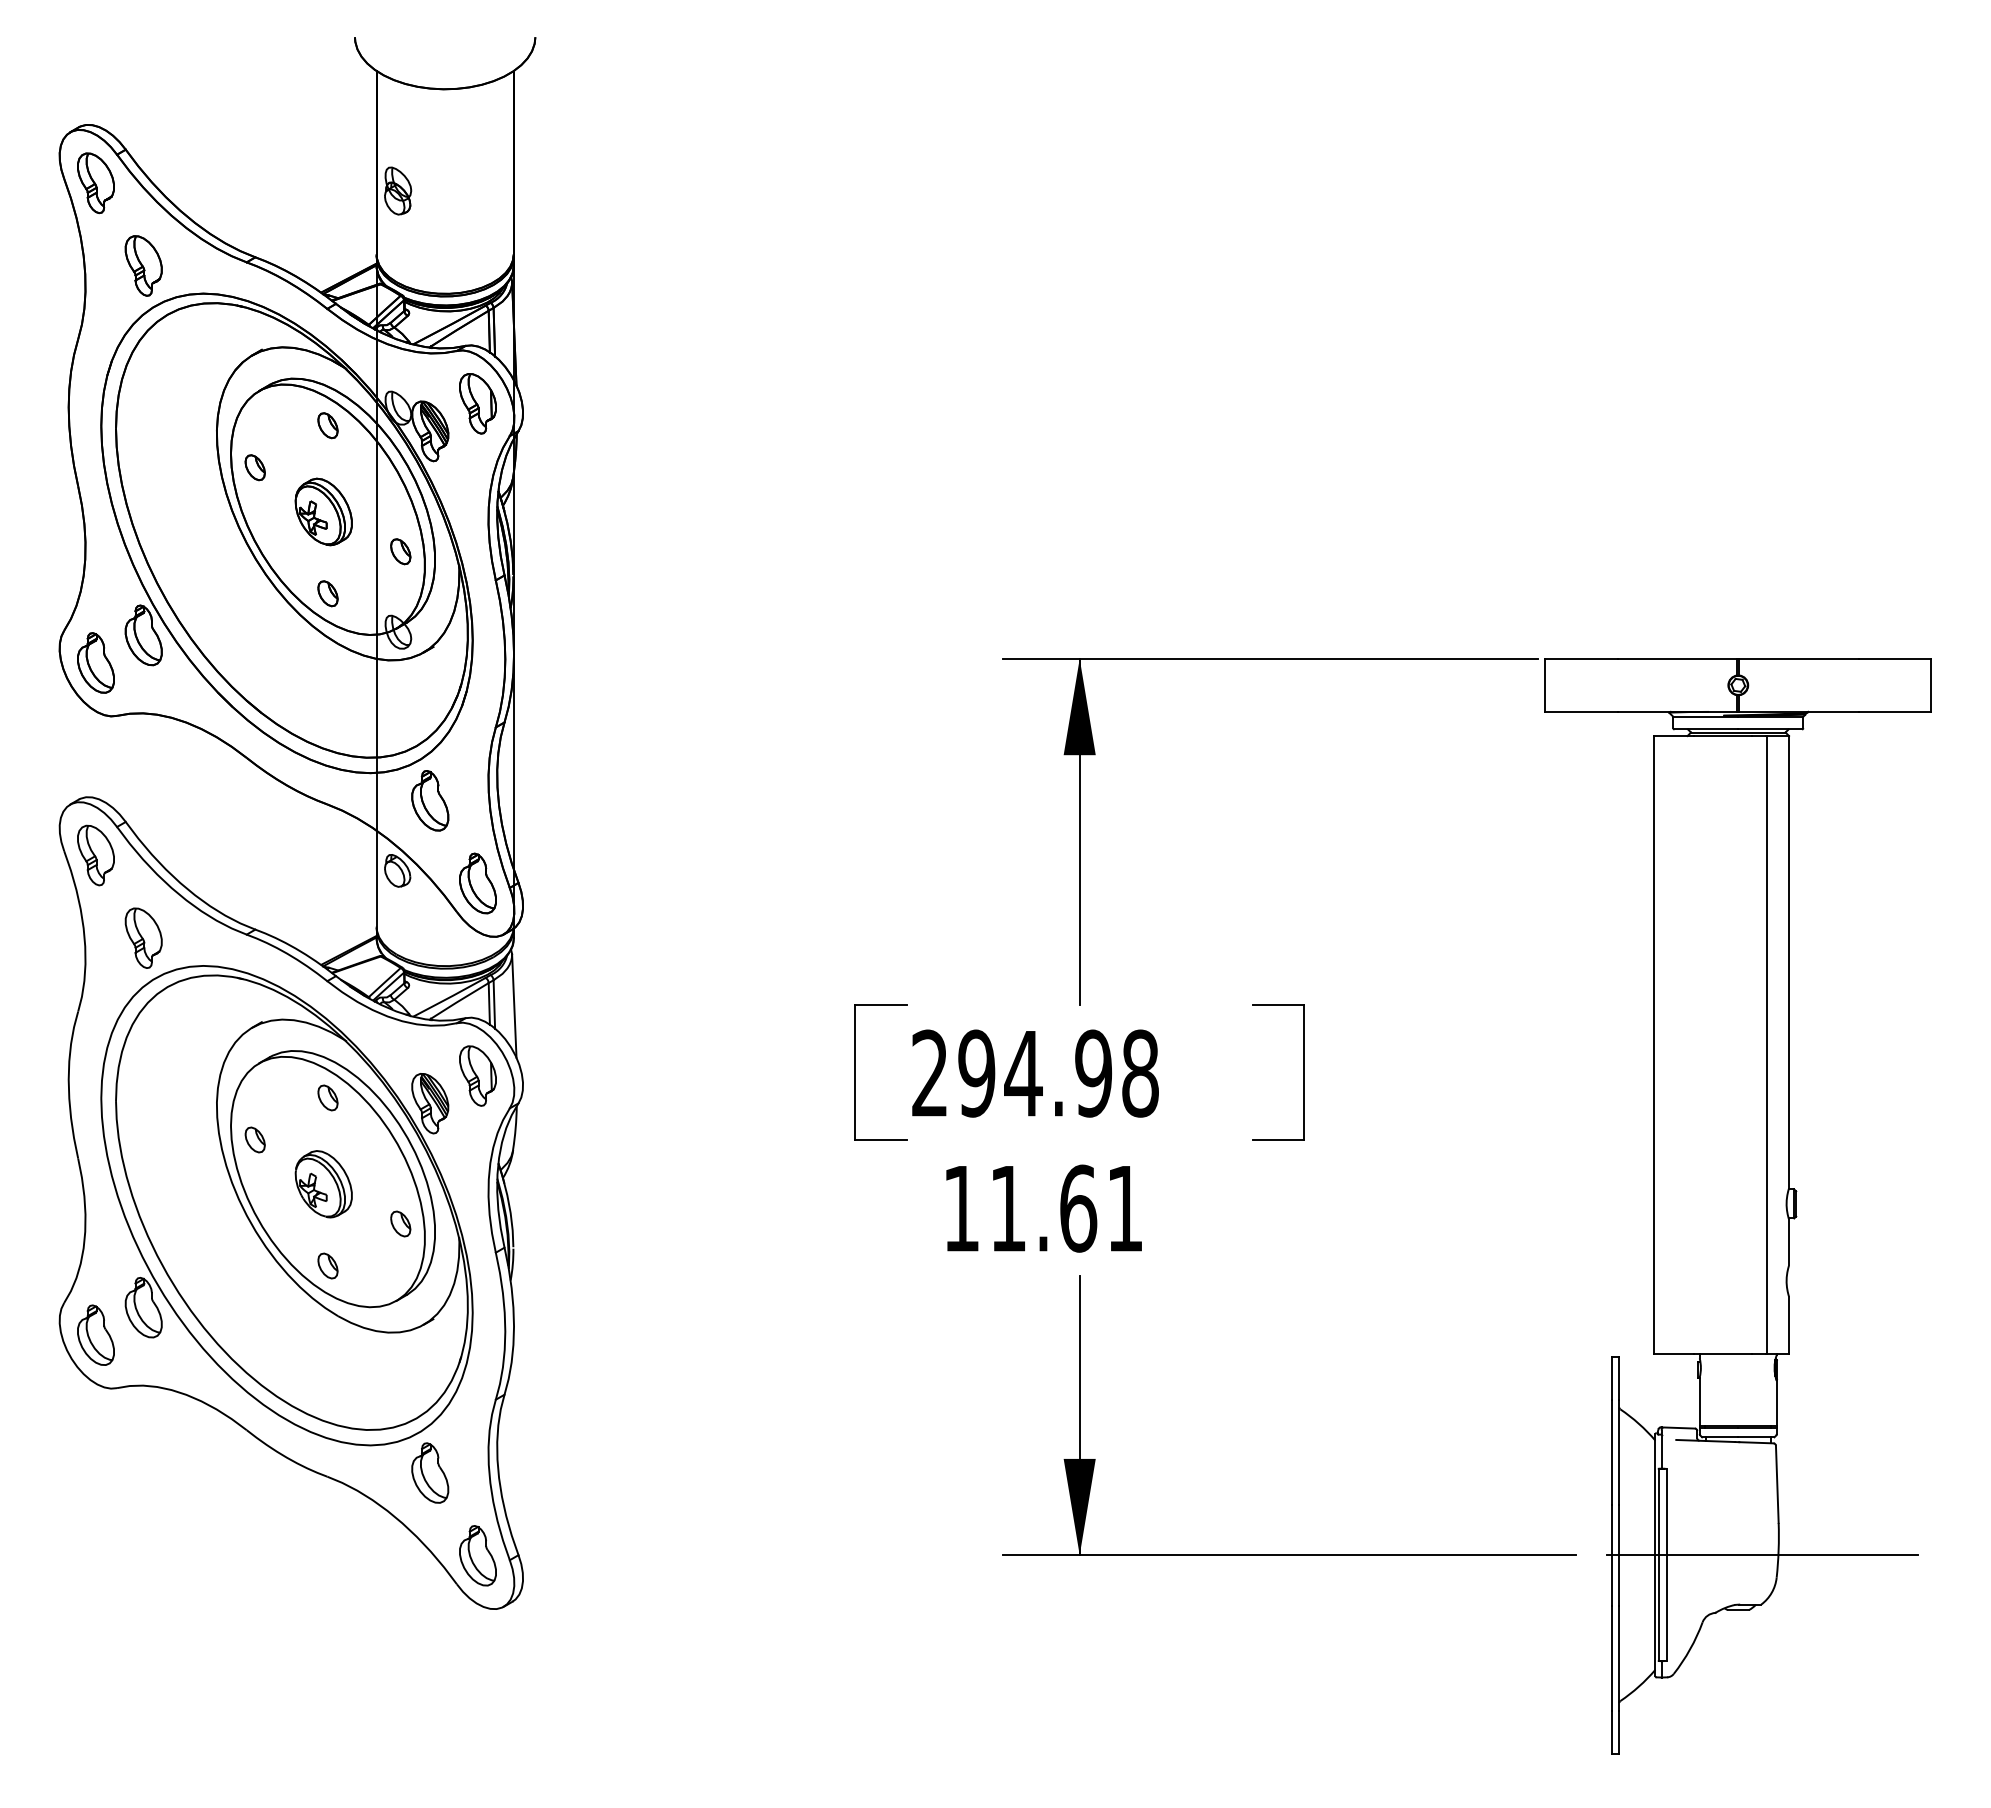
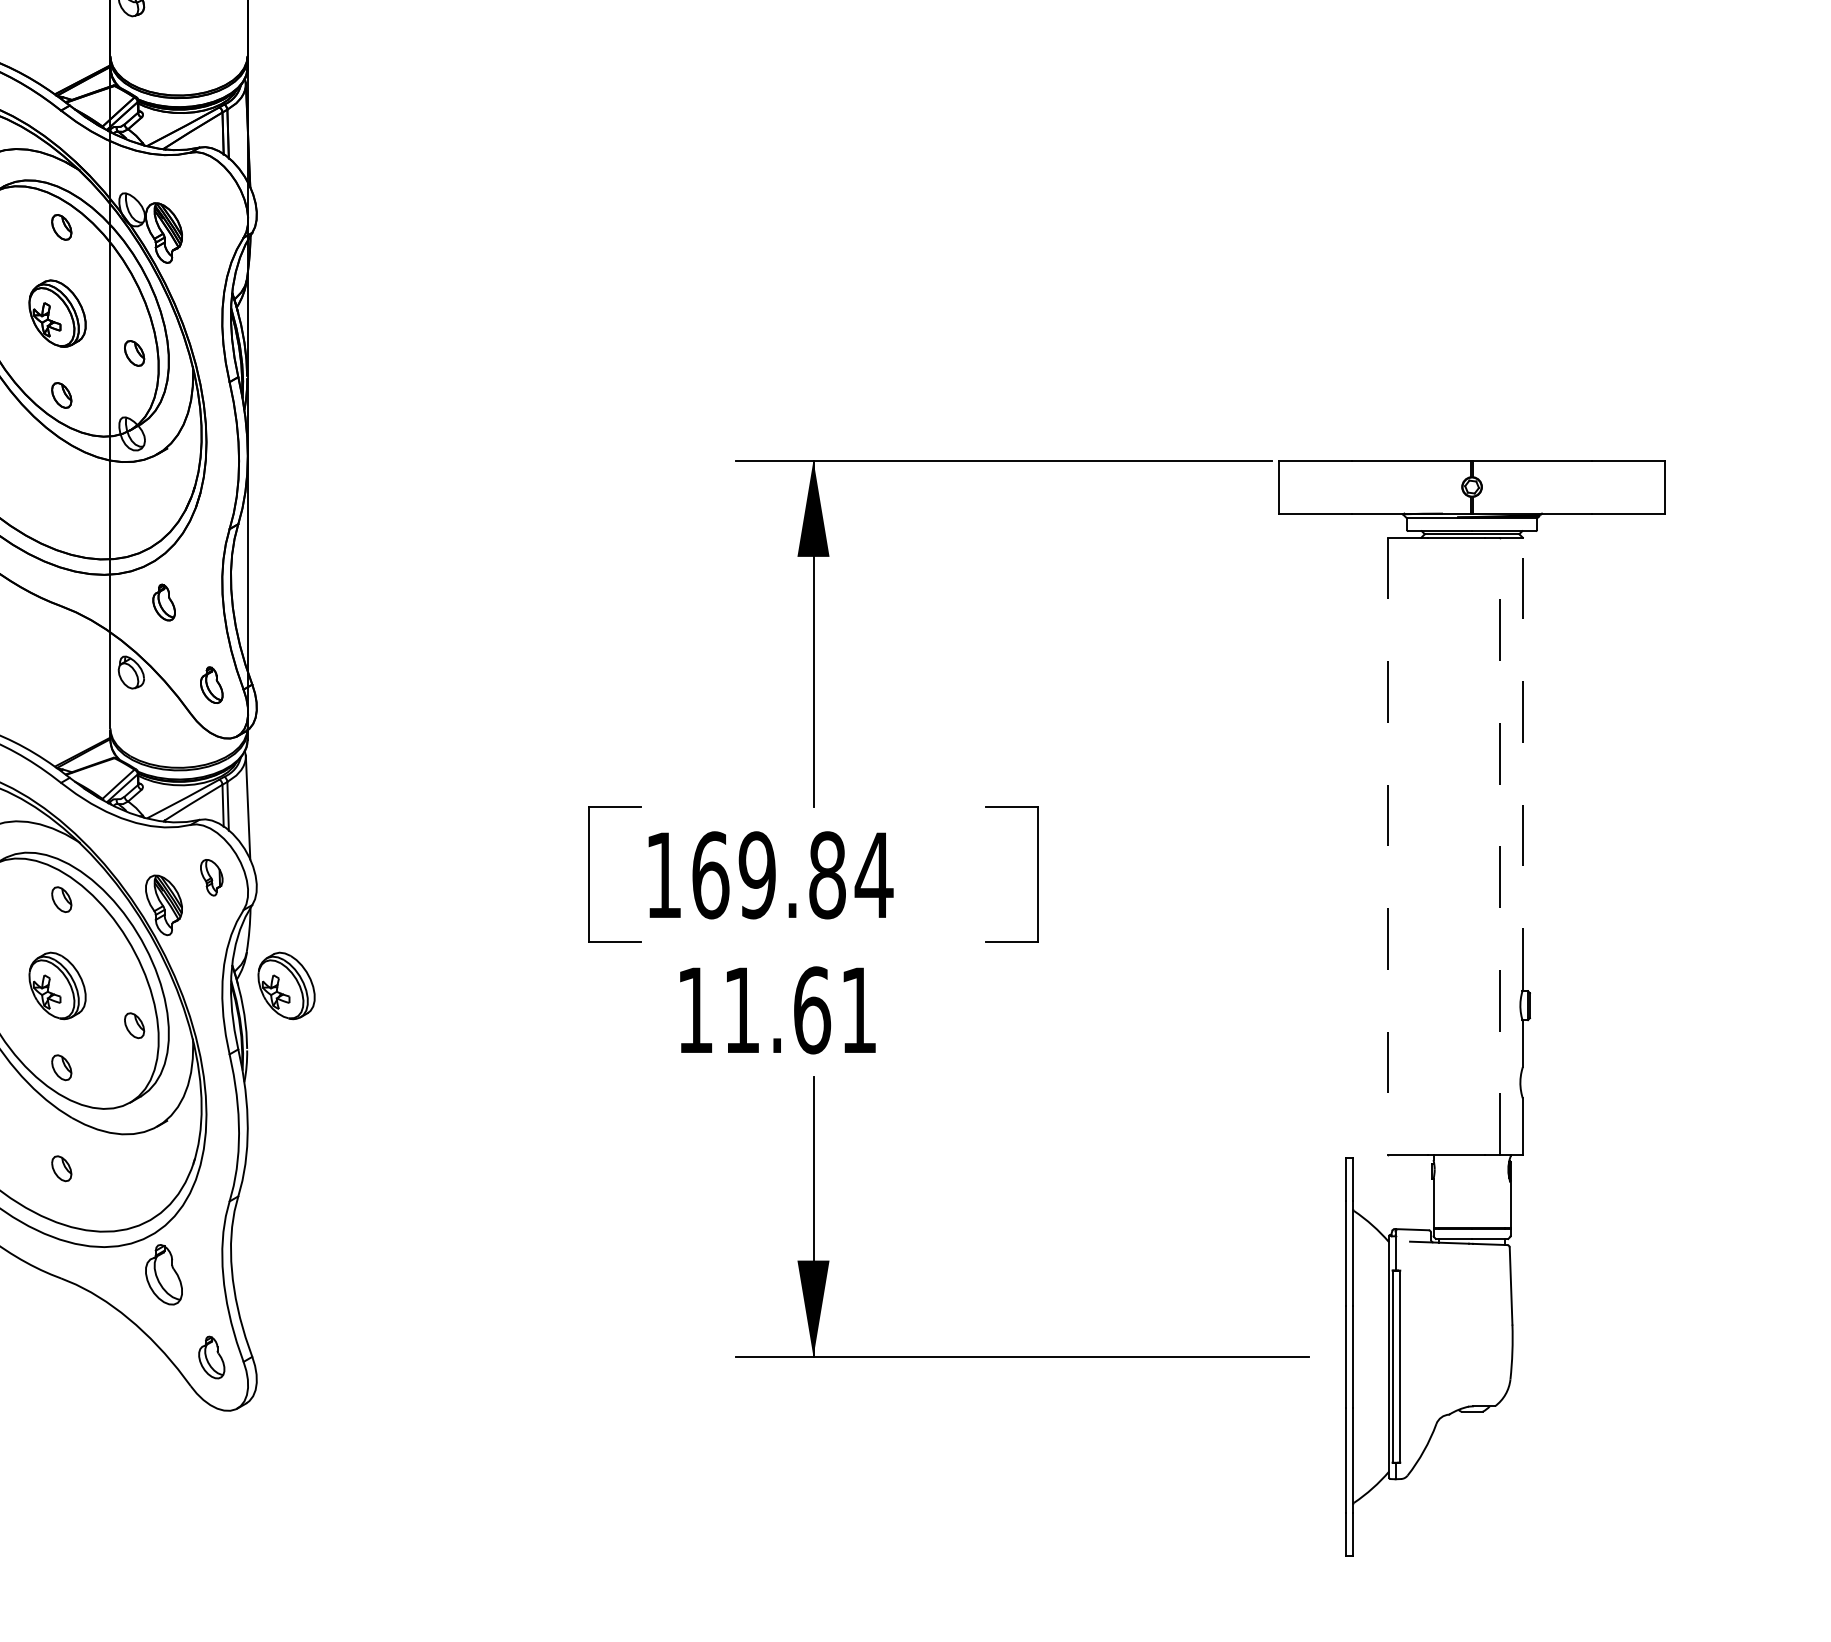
part: (477, 403) -> (211, 205), removed
part: (430, 800) -> (164, 602), size x0.6
part: (477, 883) -> (211, 685), size x0.6
line: (1789, 961) -> (1523, 763), solid -> dashed
line: (1654, 1044) -> (1388, 846), solid -> dashed
line: (1766, 1044) -> (1500, 846), solid -> dashed
text: (1035, 1073) -> (769, 875), 294.98 -> 169.84
part: (477, 1075) -> (211, 877), size x0.6
part: (552, 1184) -> (286, 986), added
part: (327, 1366) -> (61, 1168), added
part: (477, 1555) -> (211, 1357), size x0.7
line: (1762, 1555) -> (1496, 1357), removed

